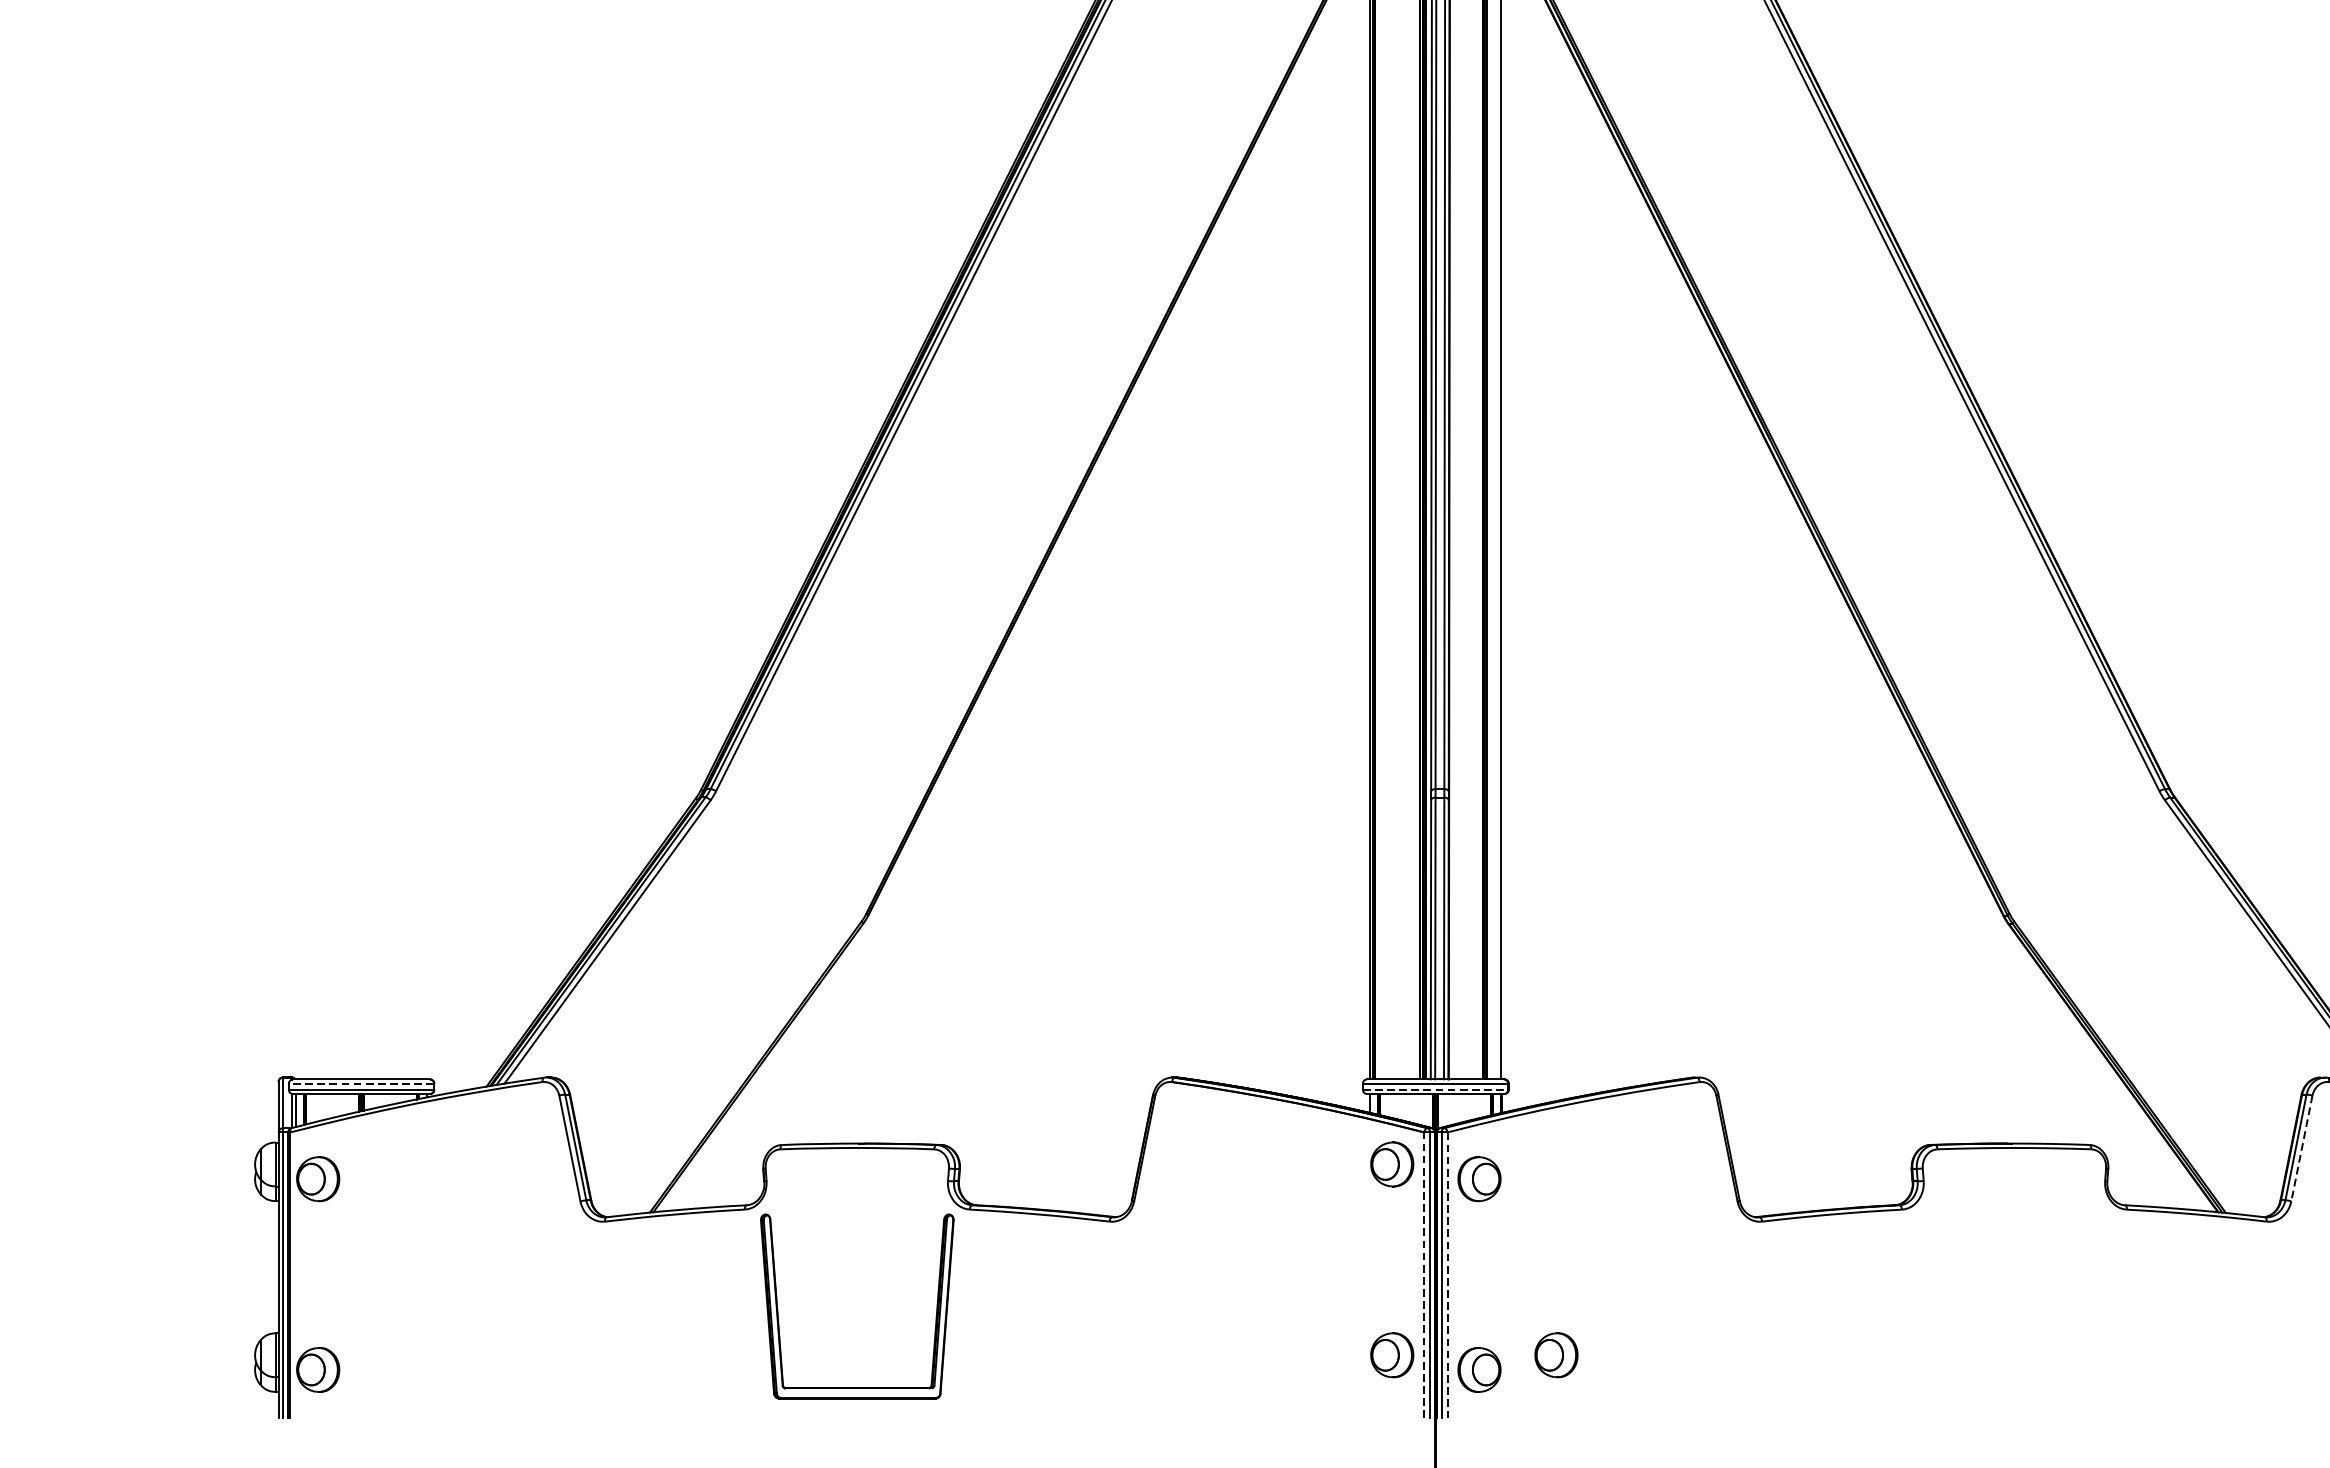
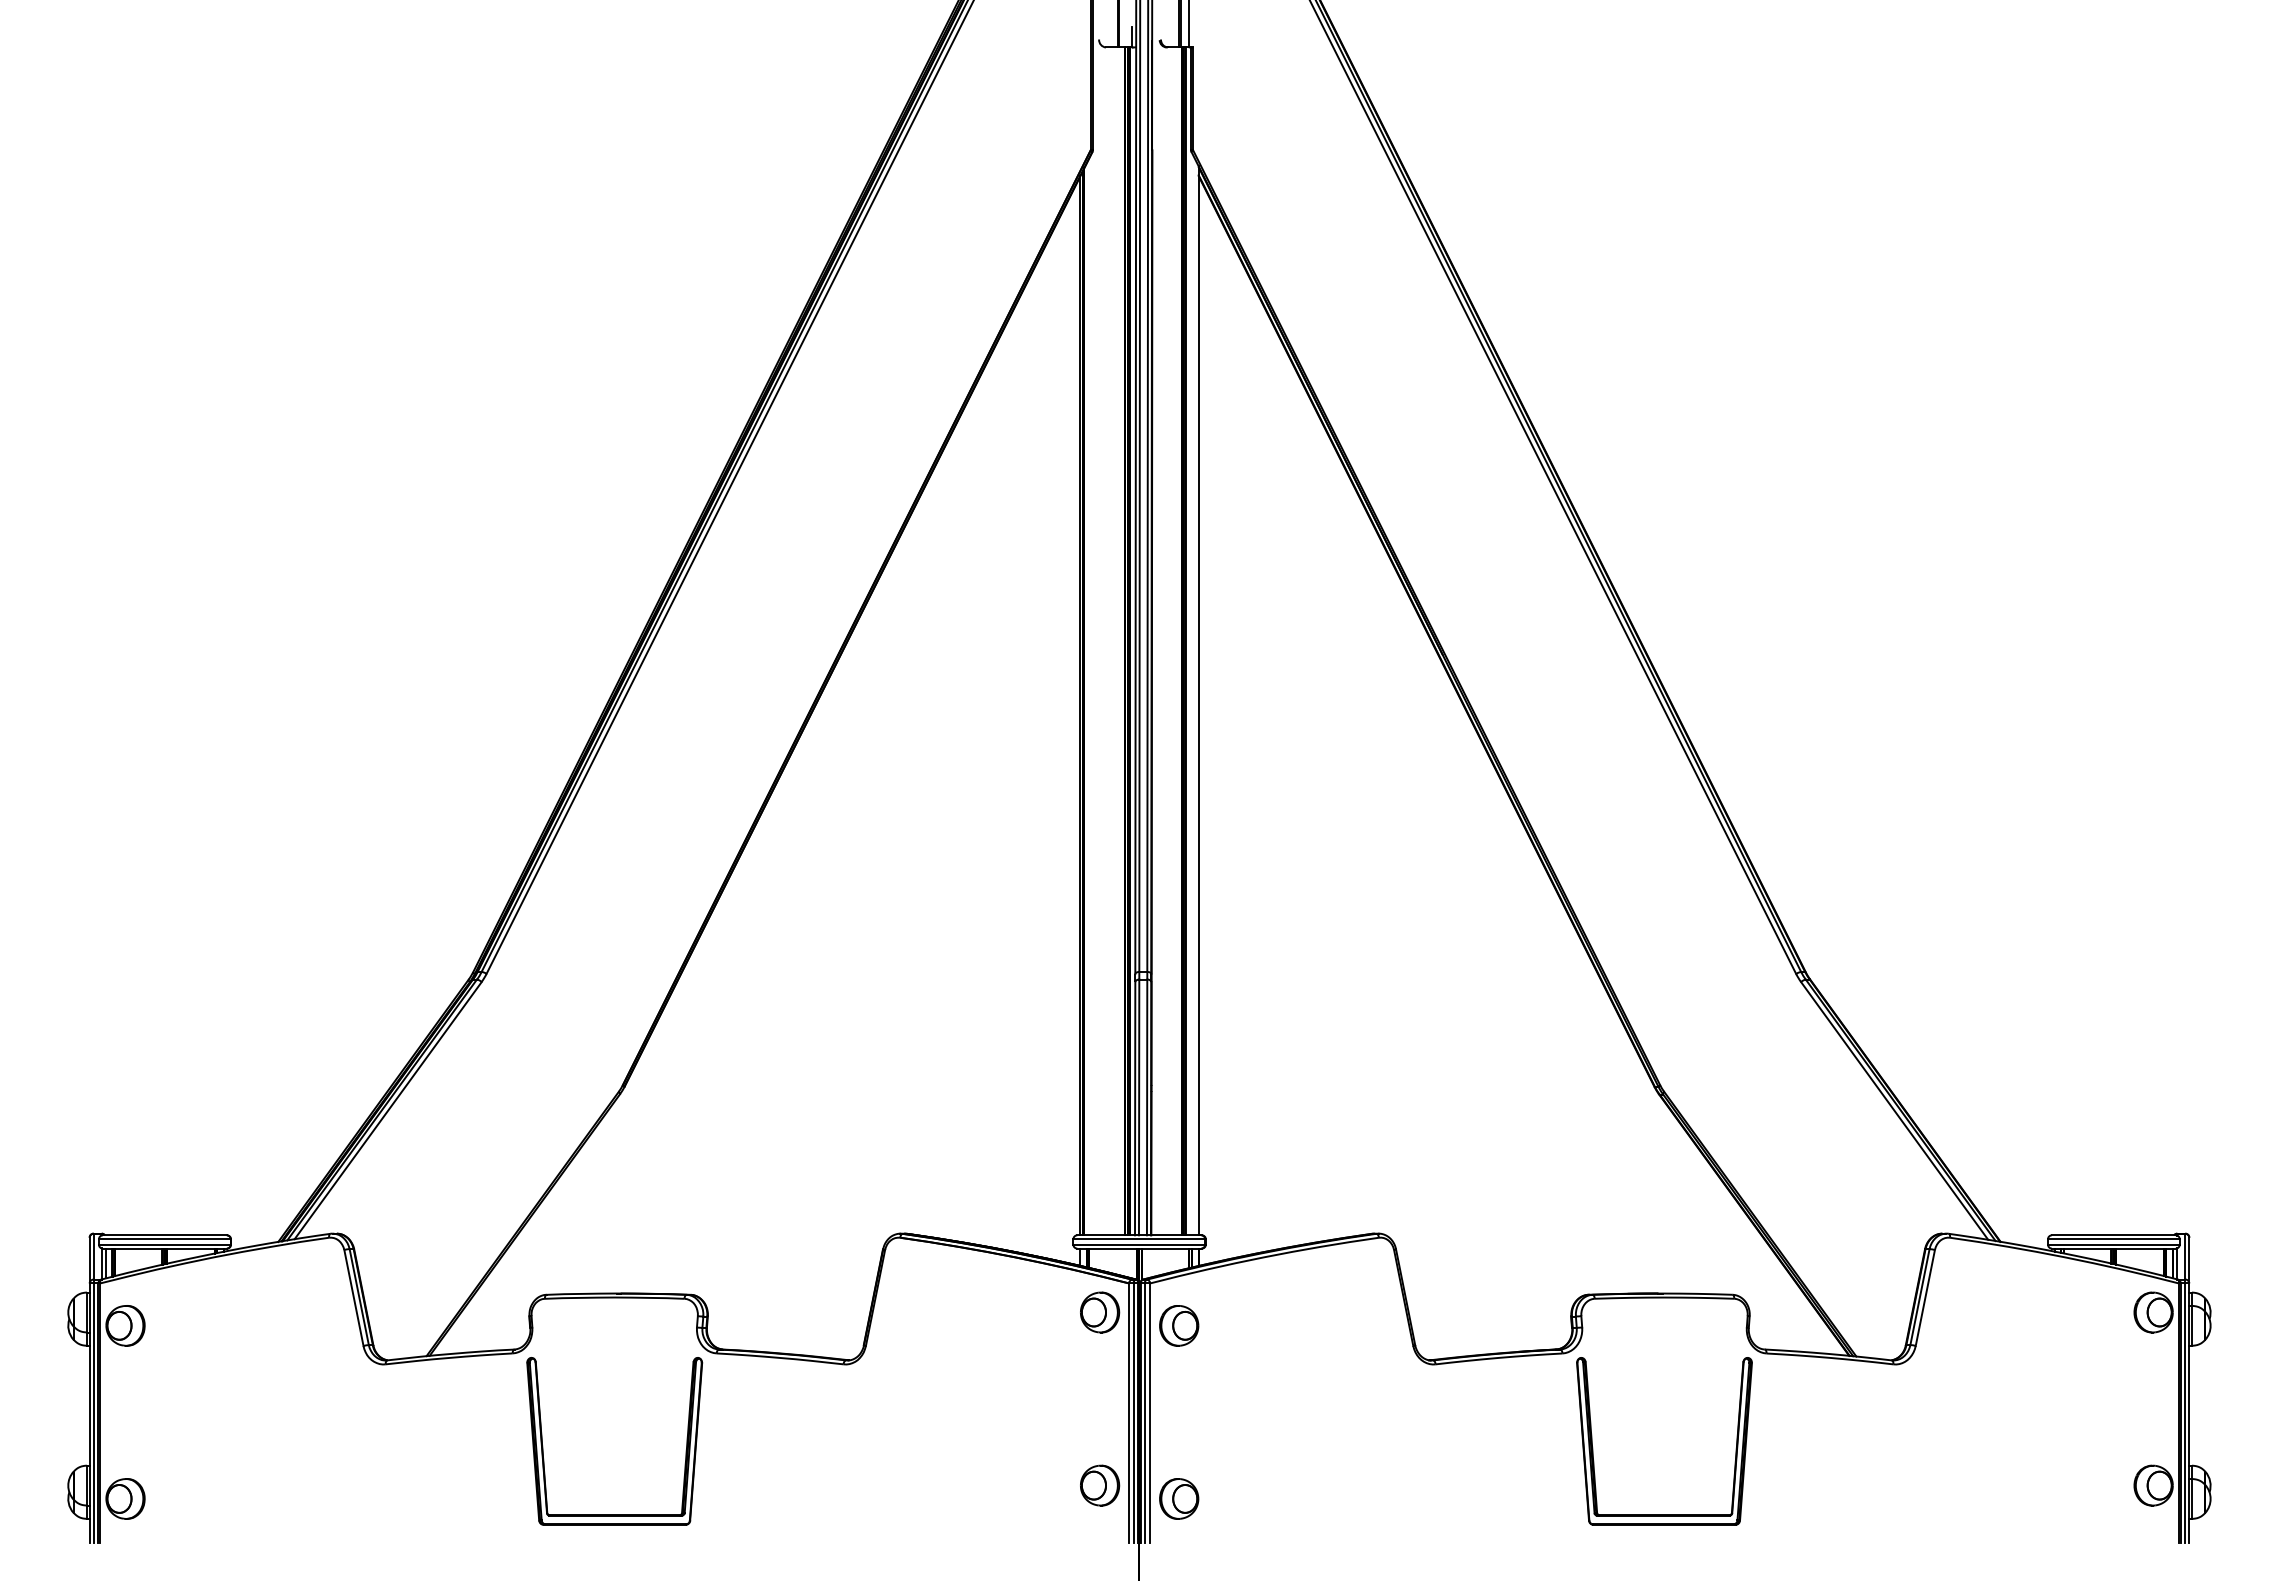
line: (361, 1084) -> (164, 1239), dashed -> solid
line: (1435, 1089) -> (1139, 1244), dashed -> solid
line: (2302, 1147) -> (1925, 1297), dashed -> solid
line: (1424, 1275) -> (1129, 1413), dashed -> solid
line: (1447, 1275) -> (1150, 1413), dashed -> solid
part: (1936, 1313) -> (1593, 1447), added
part: (1556, 1355) -> (1249, 1485), removed

